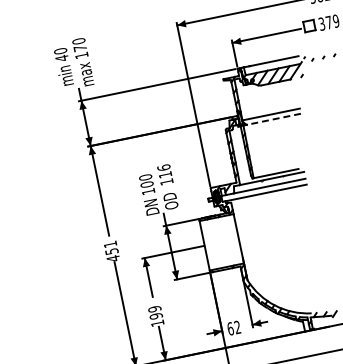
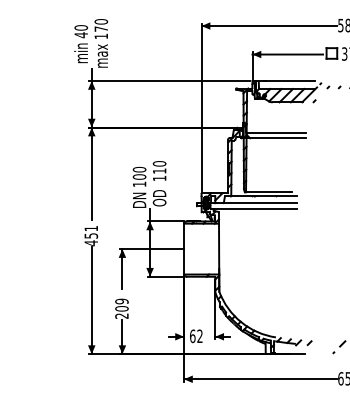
line: (273, 119) -> (277, 138), dashed -> solid
text: (162, 167) -> (158, 163), 116 -> 110
text: (156, 319) -> (121, 312), 199 -> 209

